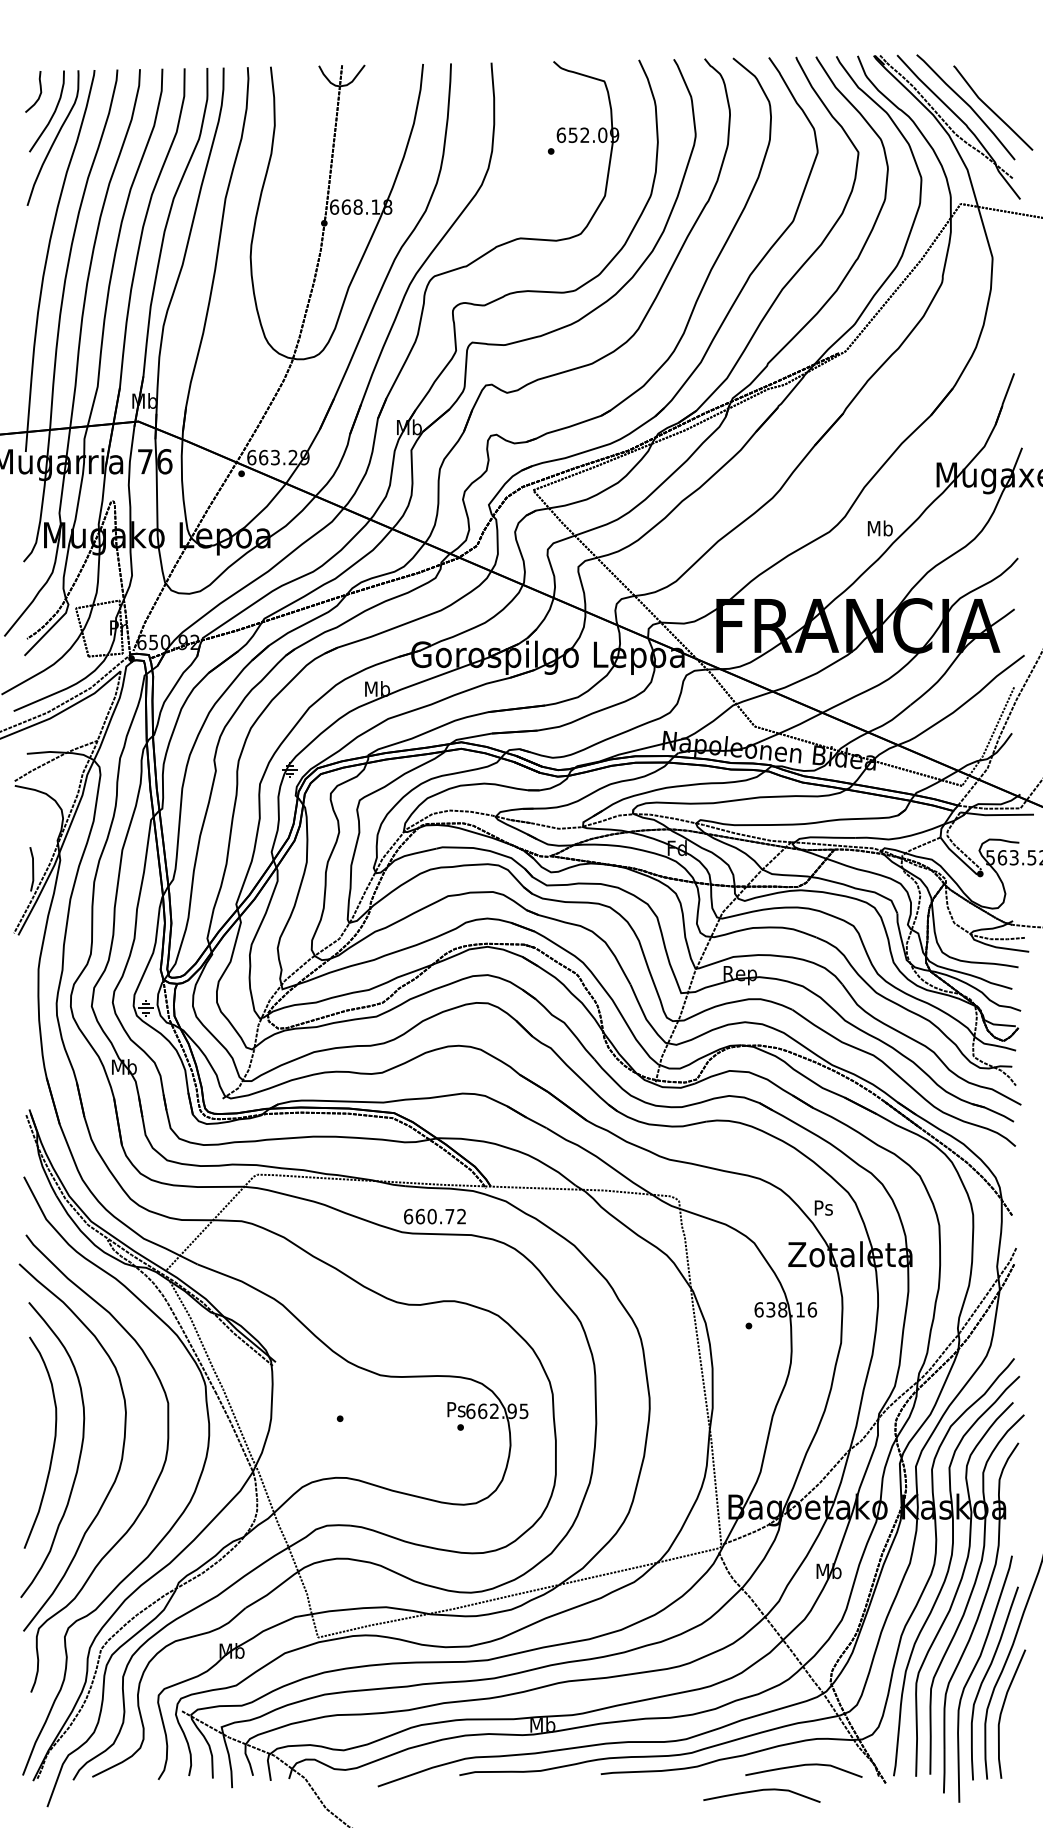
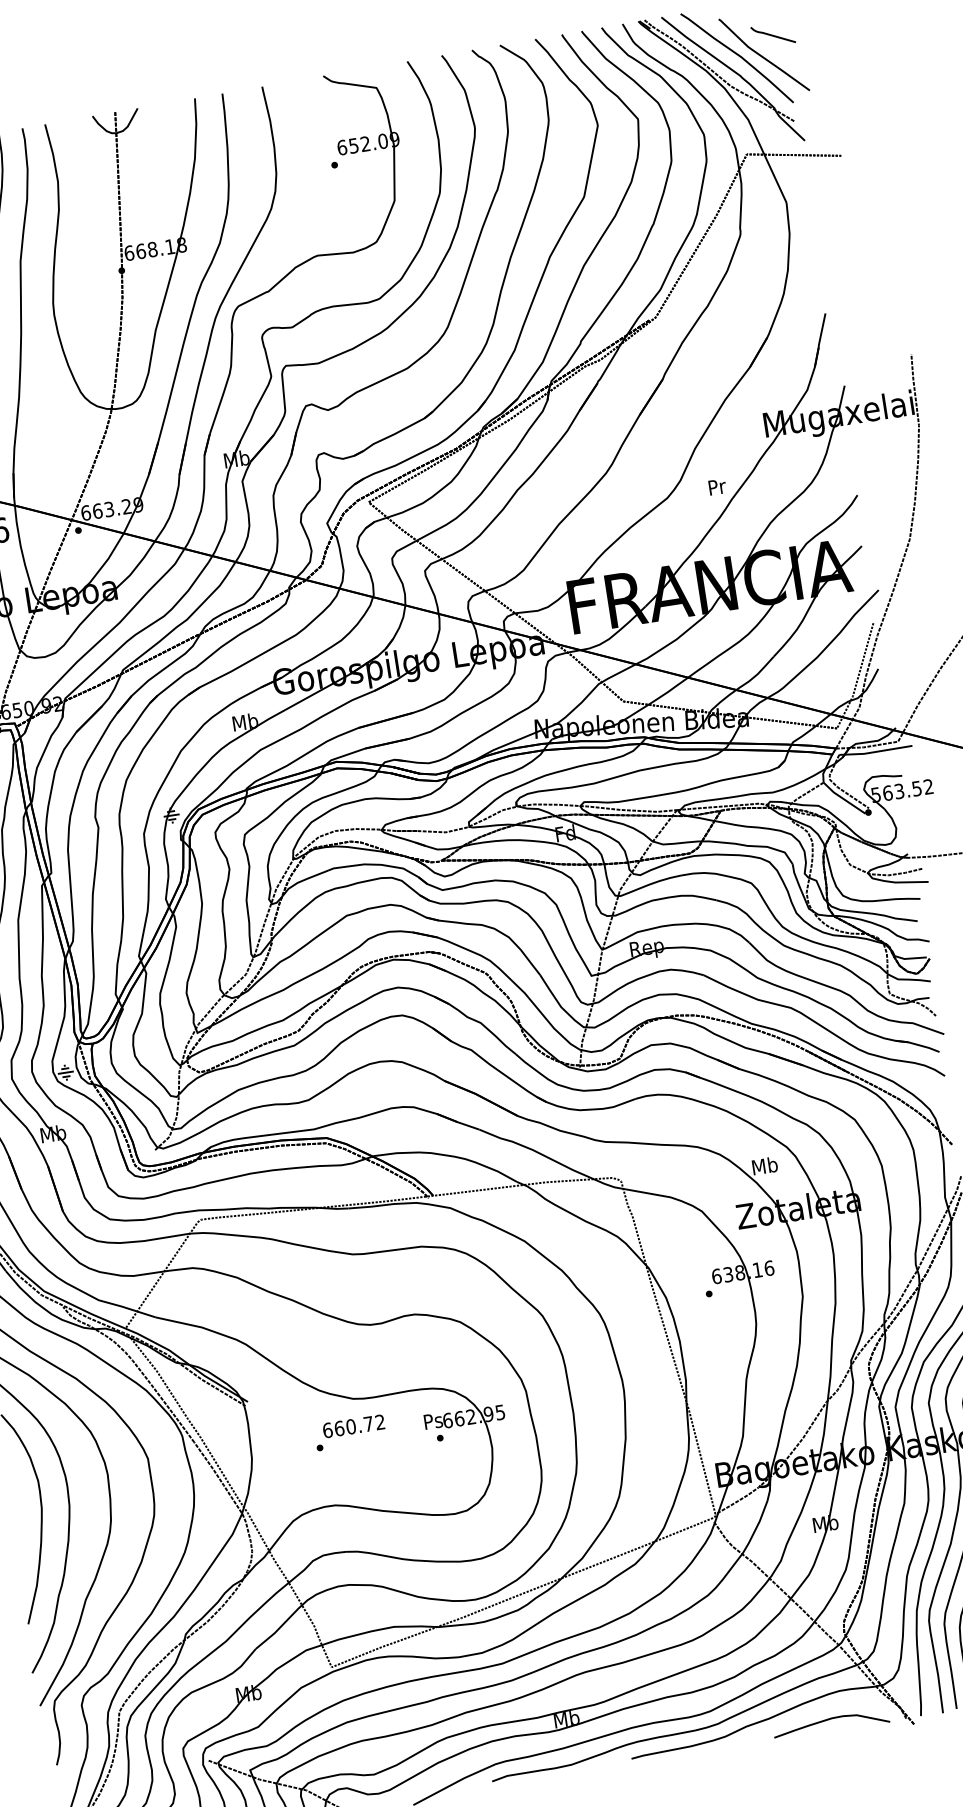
curve: (1004, 89) -> (772, 34), added
text: (879, 528) -> (716, 487), Mb -> Pr
text: (823, 1207) -> (764, 1165), Ps -> Mb
text: (434, 1216) -> (353, 1426), moved
curve: (760, 1791) -> (791, 1751), removed

